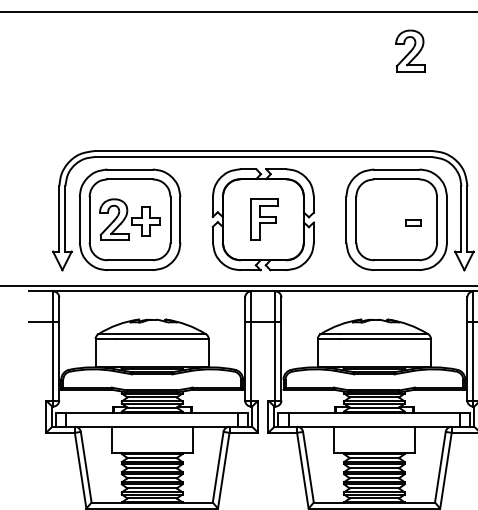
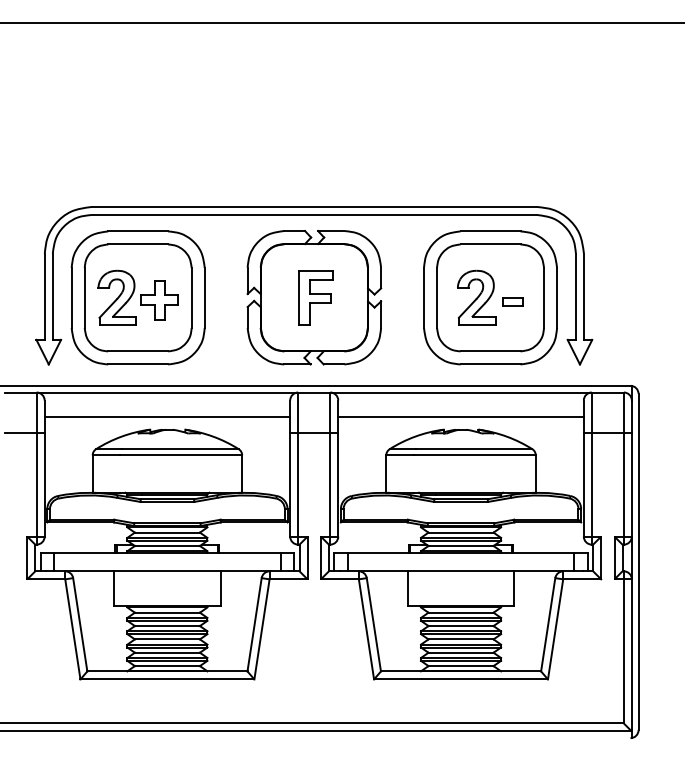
part: (410, 50) -> (476, 297), moved
line: (152, 309) -> (167, 416), added
line: (373, 309) -> (460, 416), added

